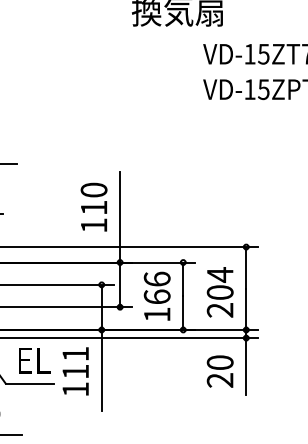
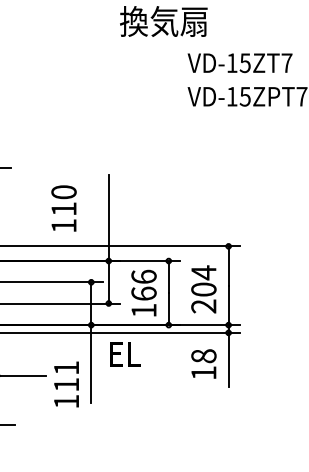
text: (93, 207) -> (63, 208), moved
text: (34, 360) -> (125, 354), moved
text: (75, 371) -> (66, 384), moved
text: (219, 371) -> (203, 364), 20 -> 18

